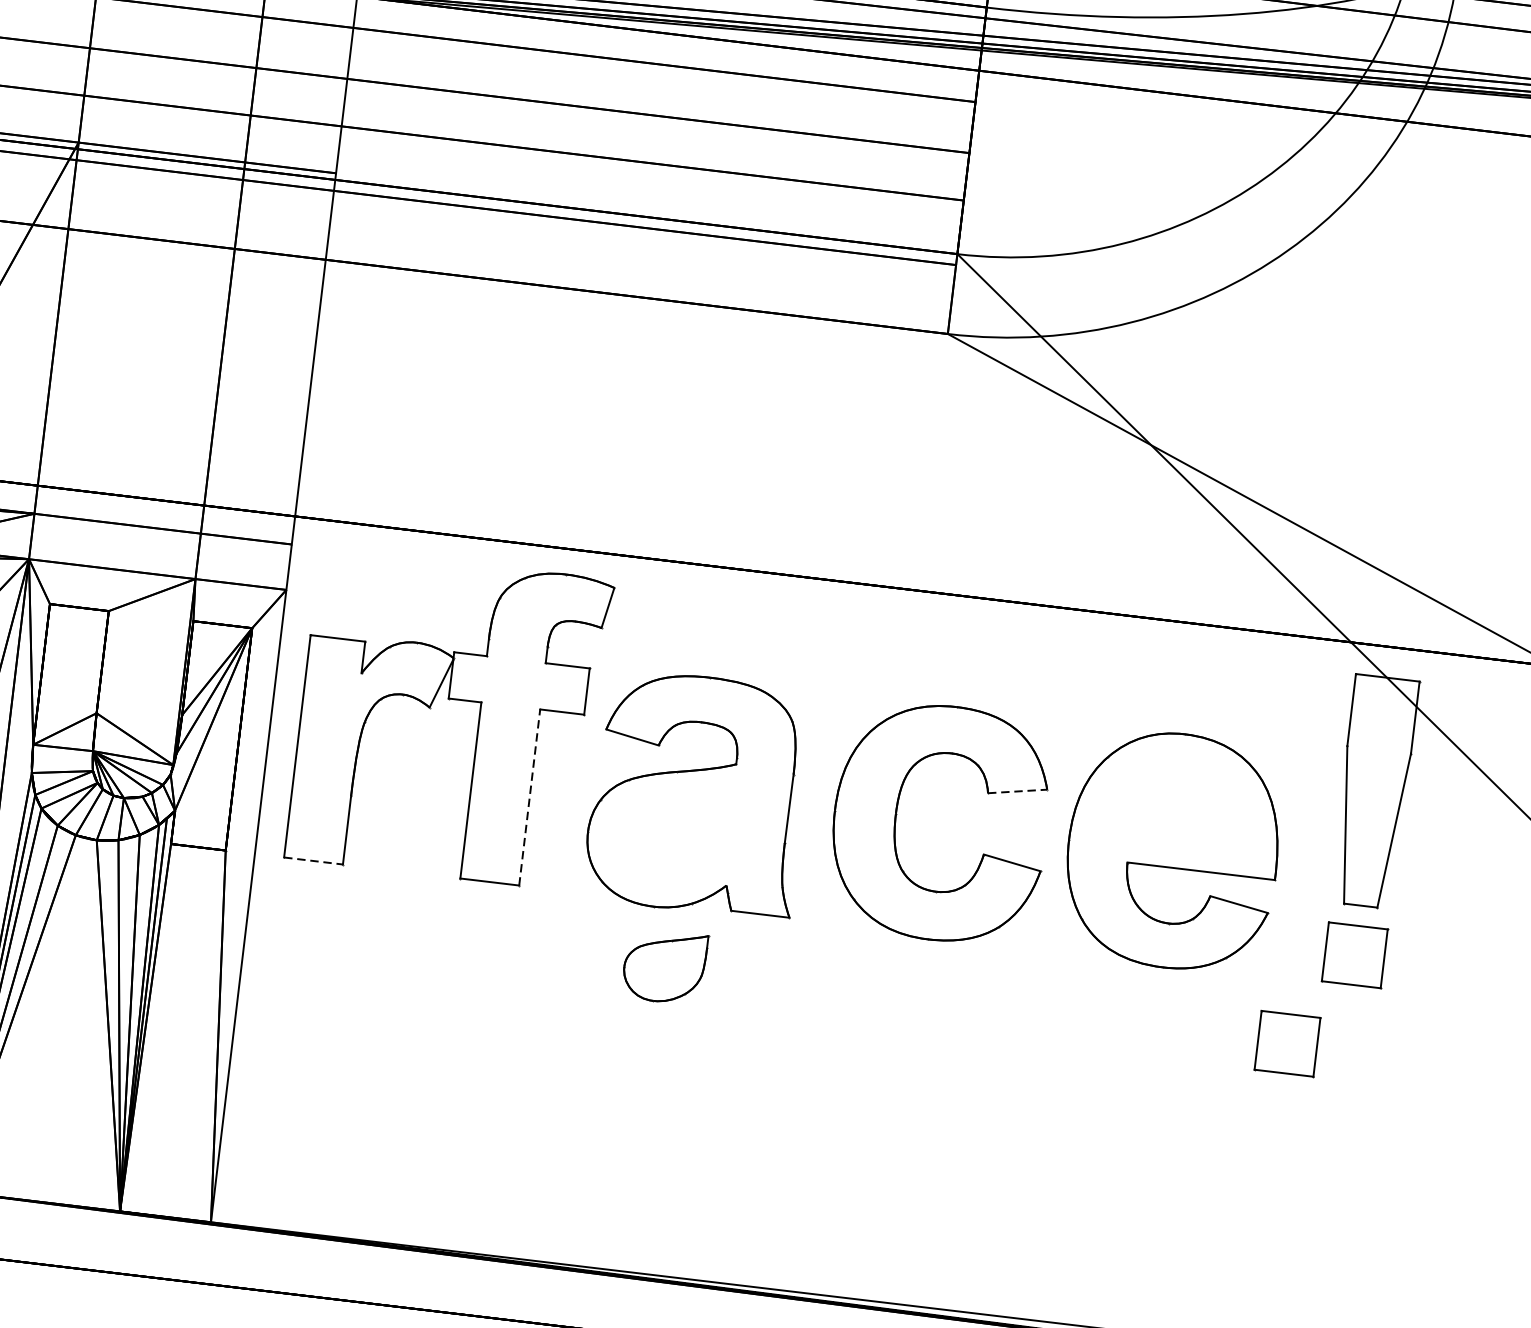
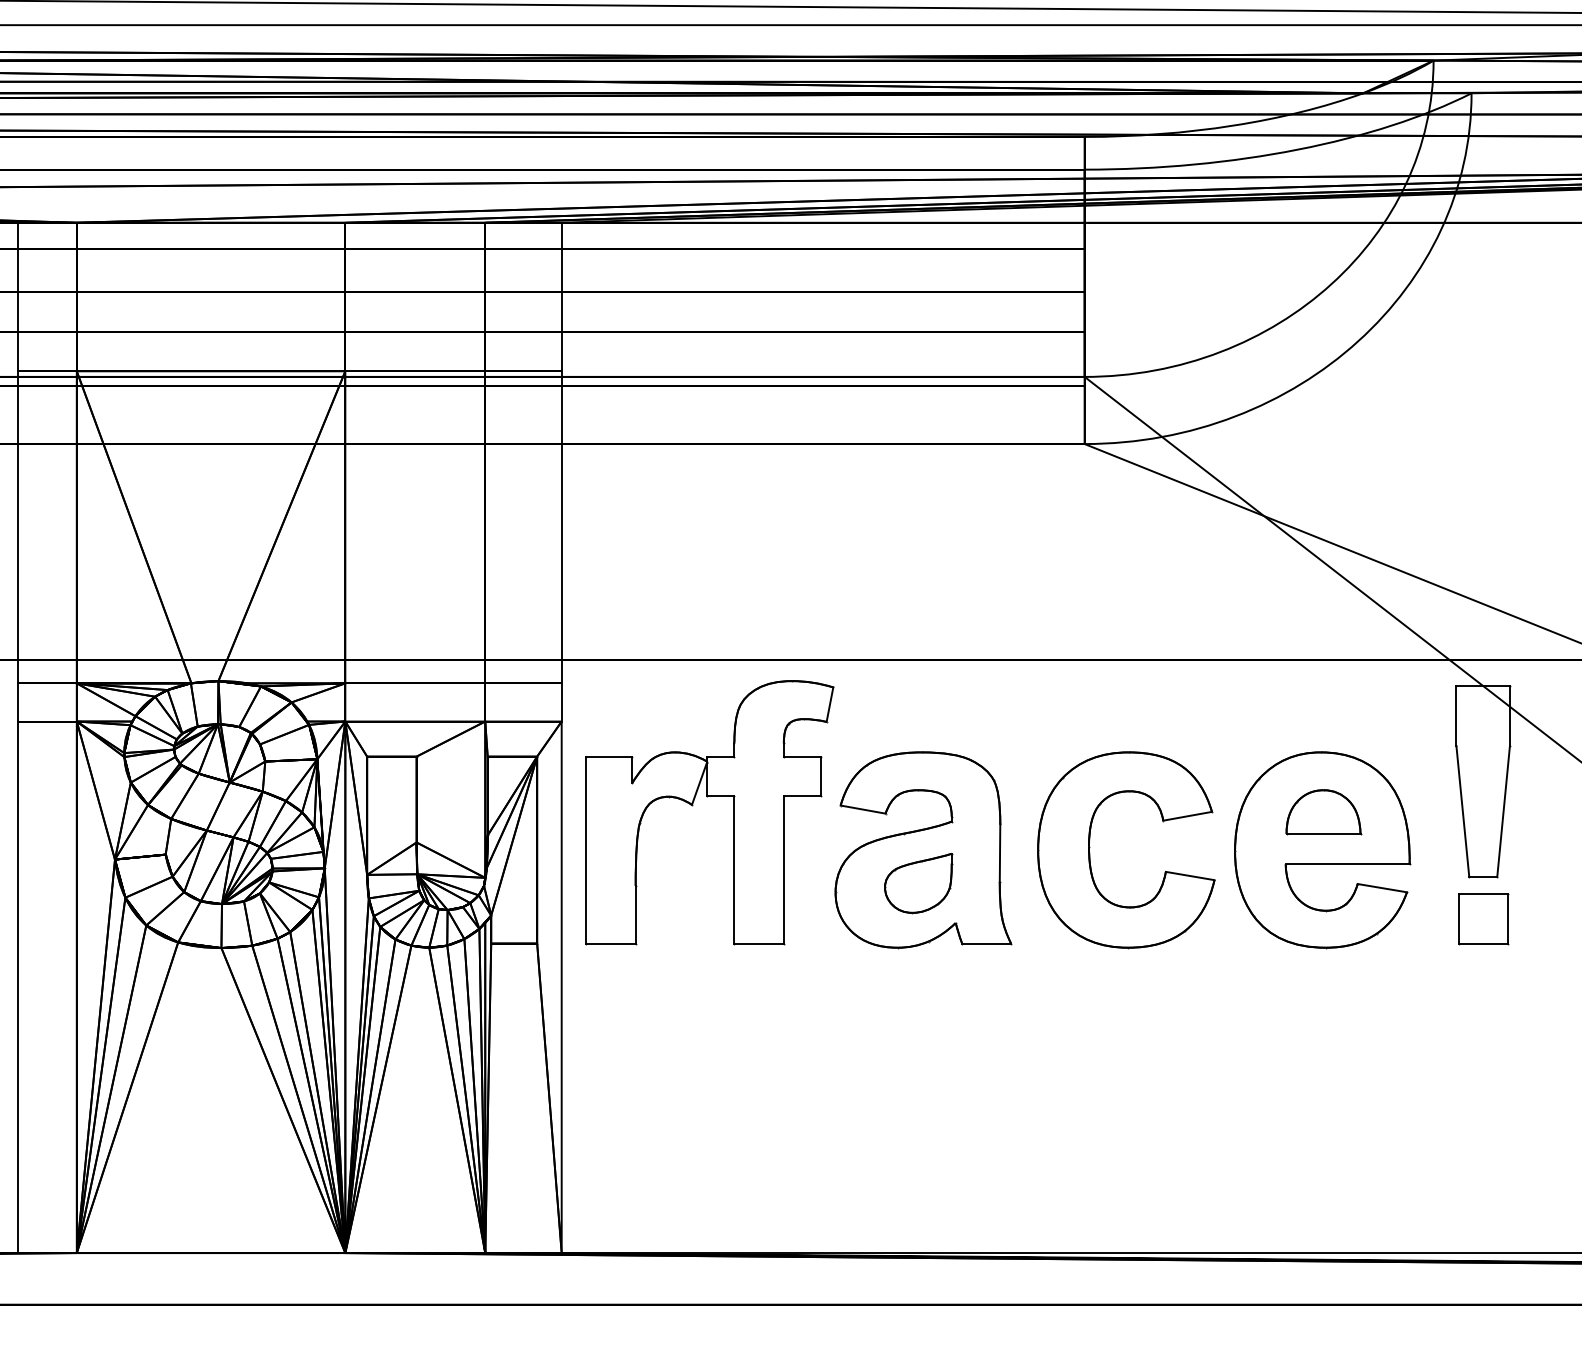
line: (1017, 791) -> (1187, 816), dashed -> solid
line: (529, 797) -> (783, 869), dashed -> solid
part: (1179, 806) -> (1323, 812), added
line: (312, 860) -> (610, 943), dashed -> solid
part: (664, 966) -> (918, 883), moved
part: (1287, 1044) -> (1436, 999), removed

